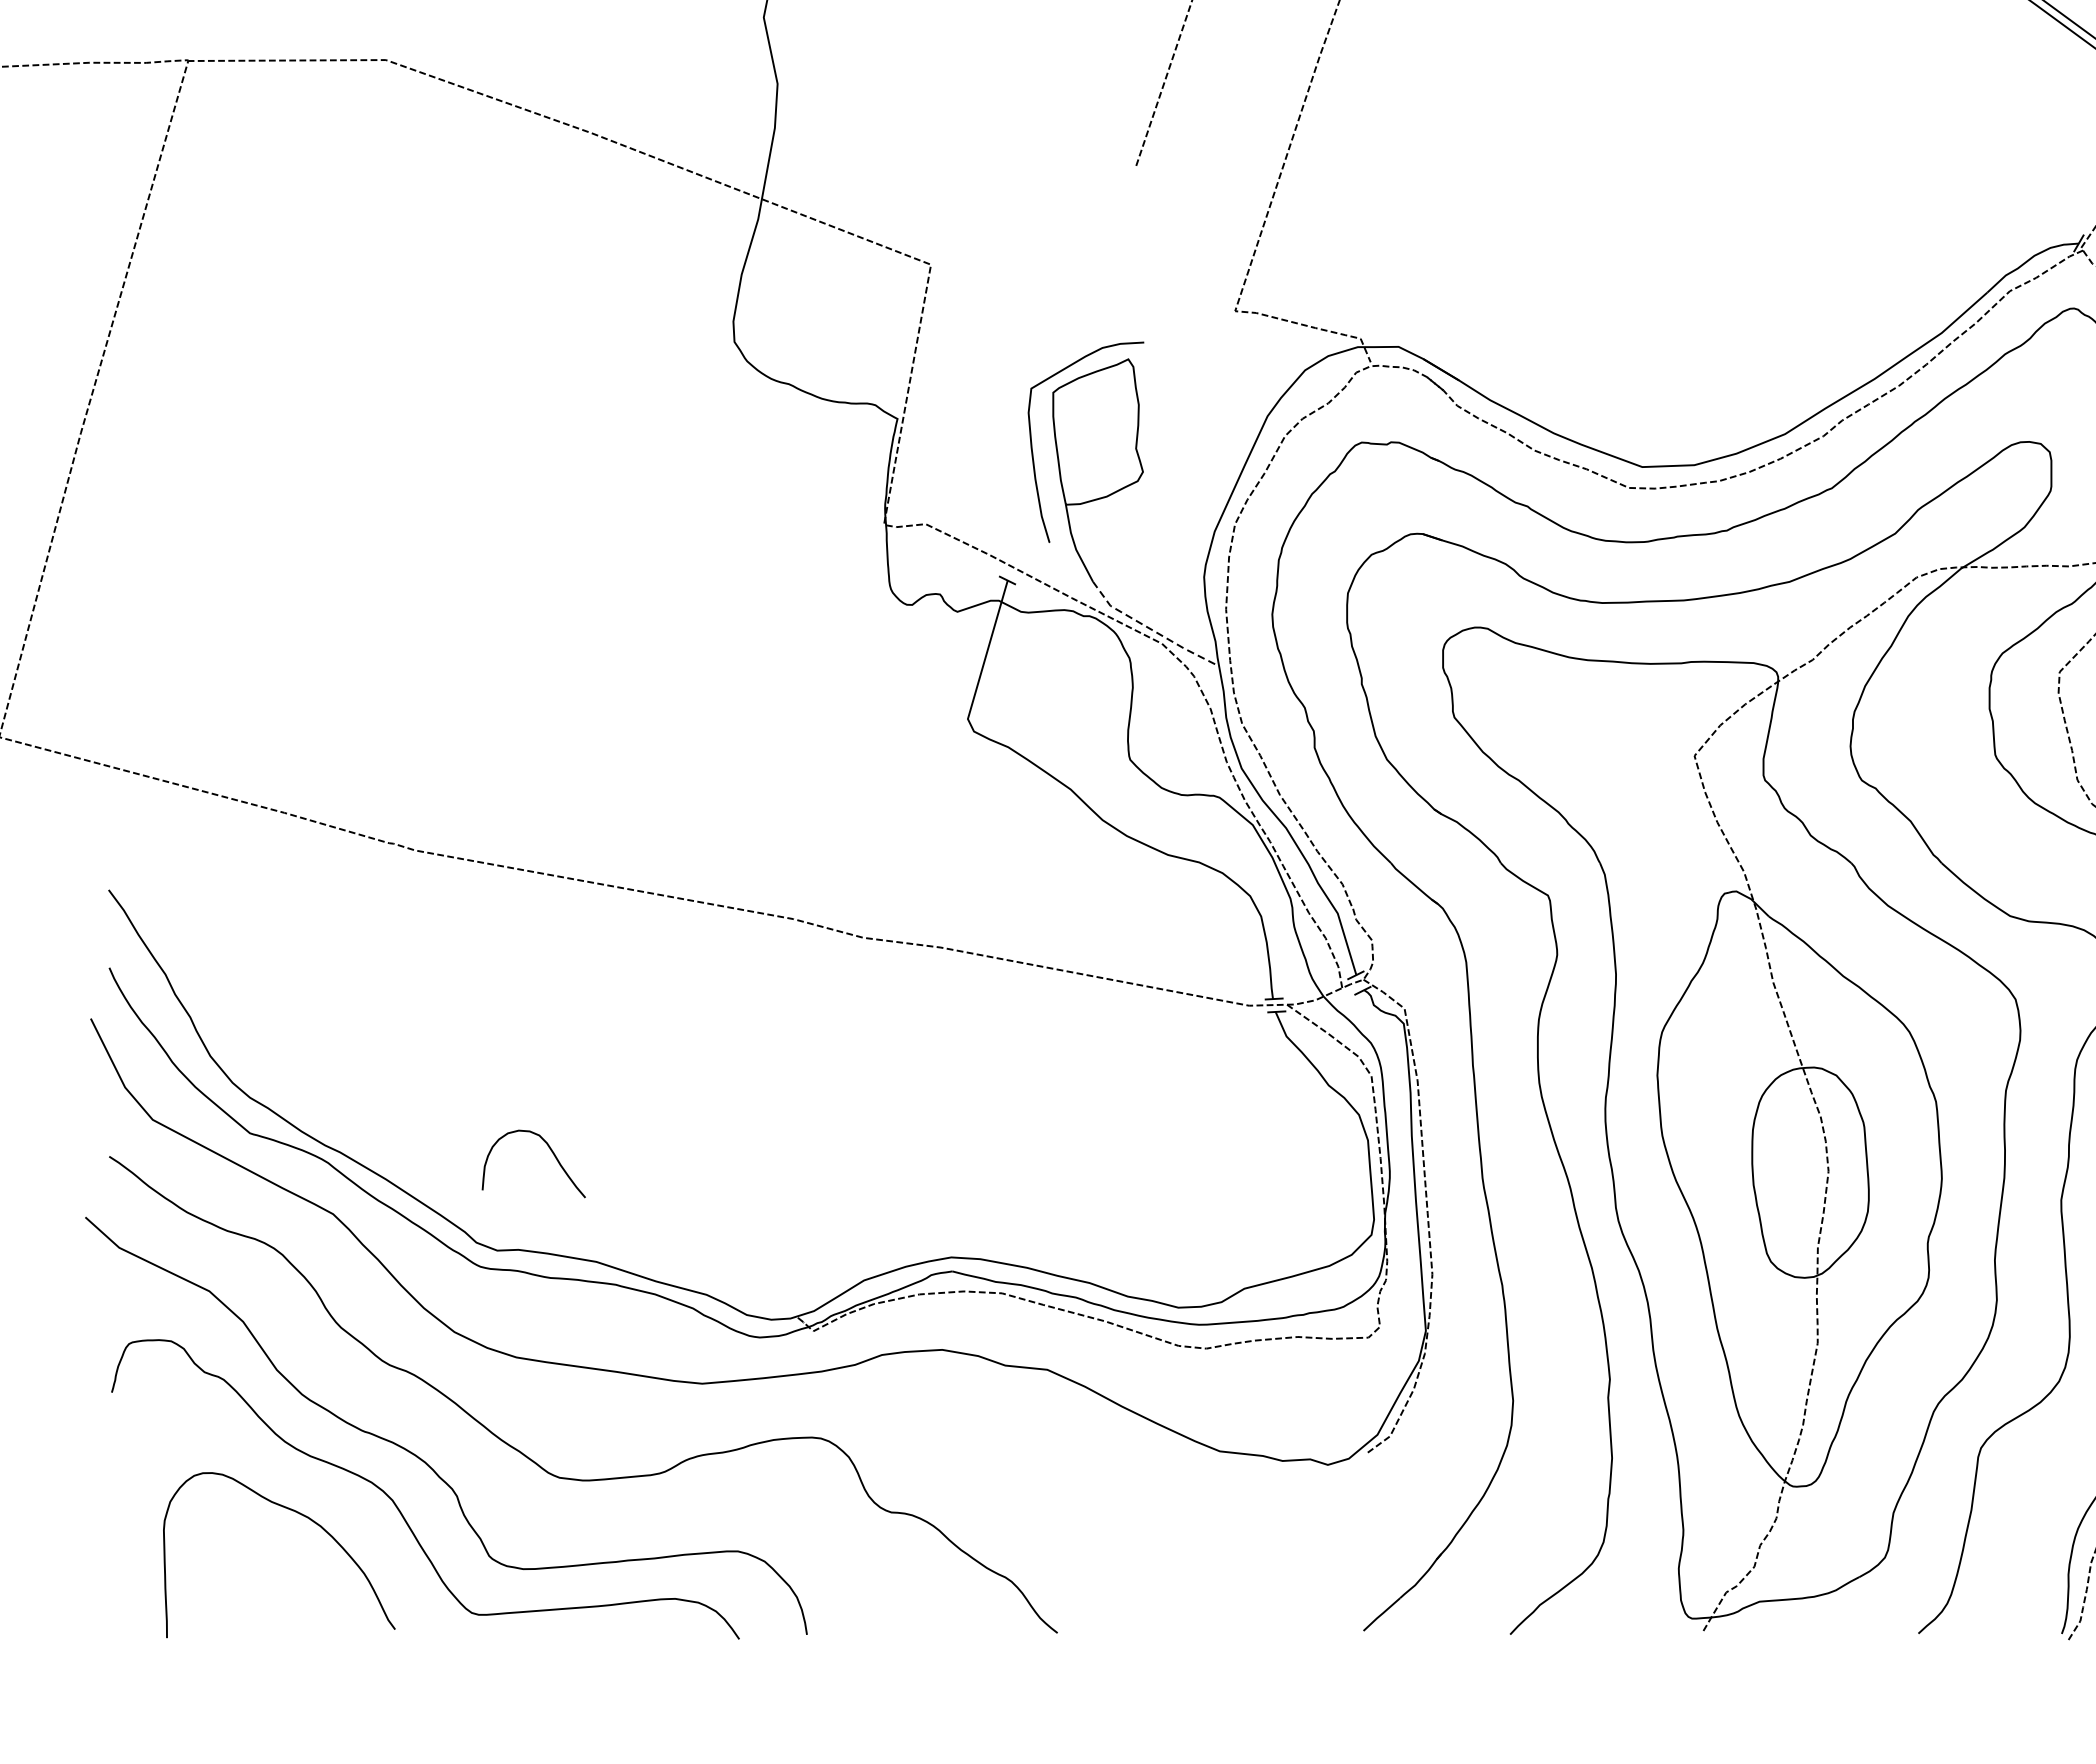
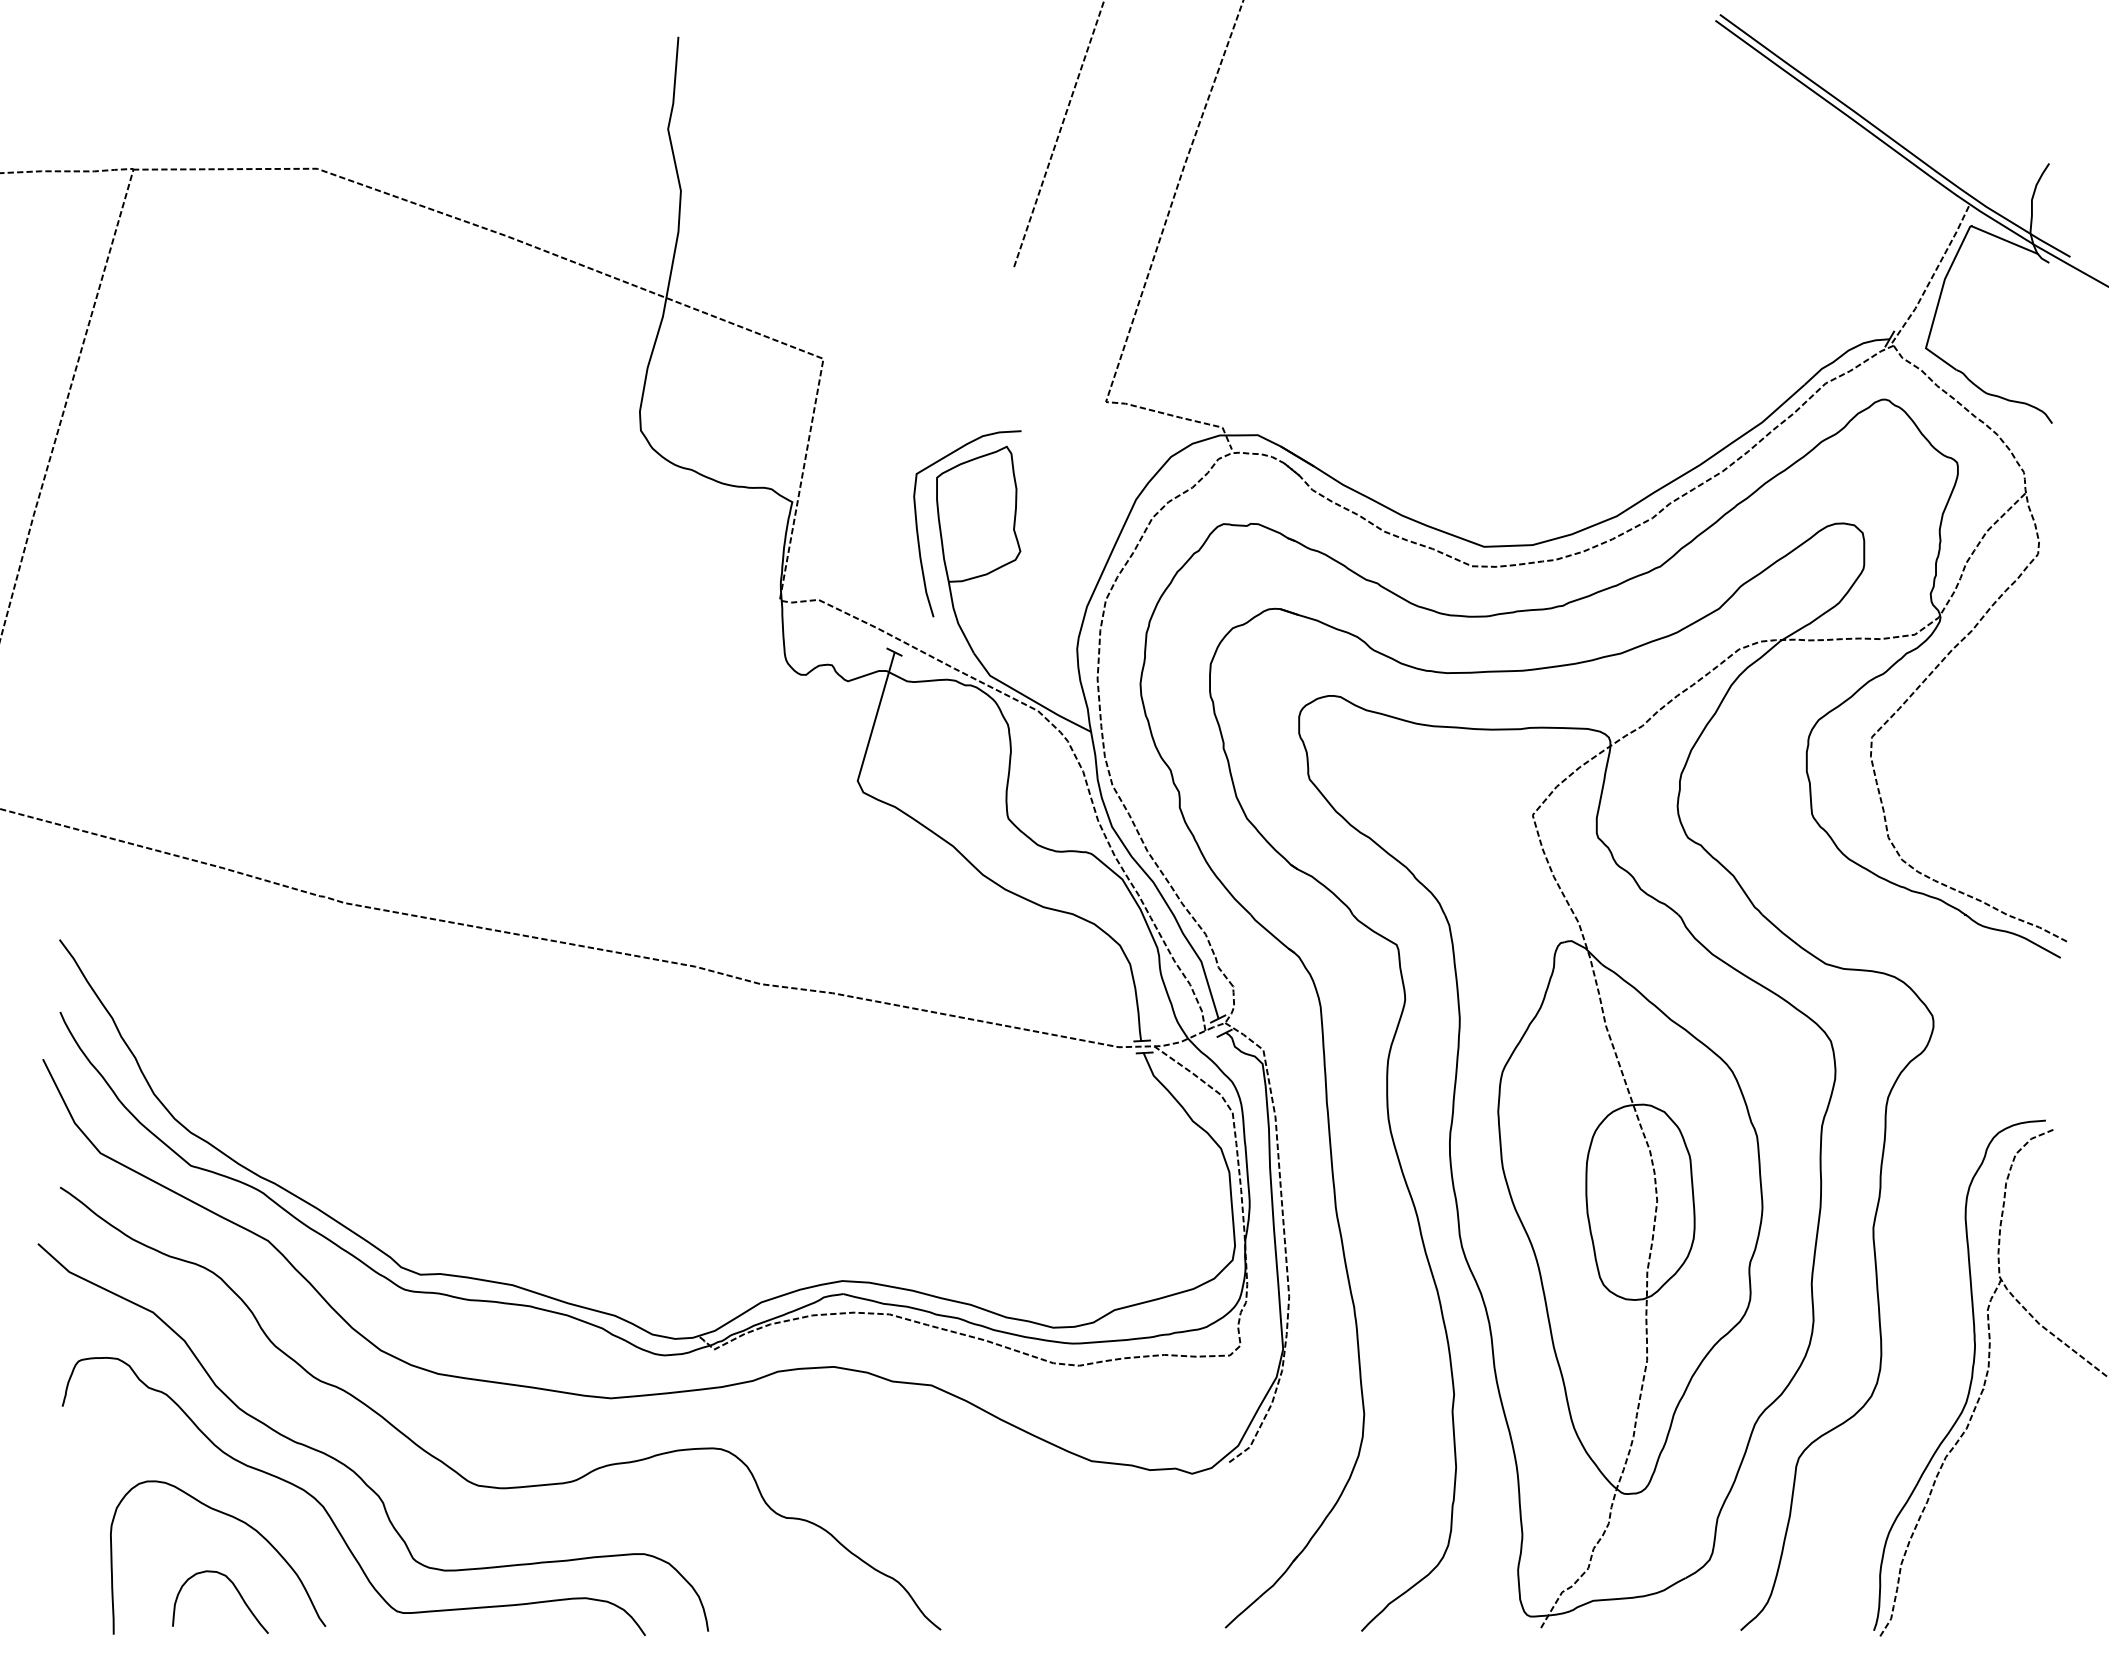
line: (1151, 630) -> (1028, 698), dashed -> solid
curve: (549, 1150) -> (235, 1589), moved

